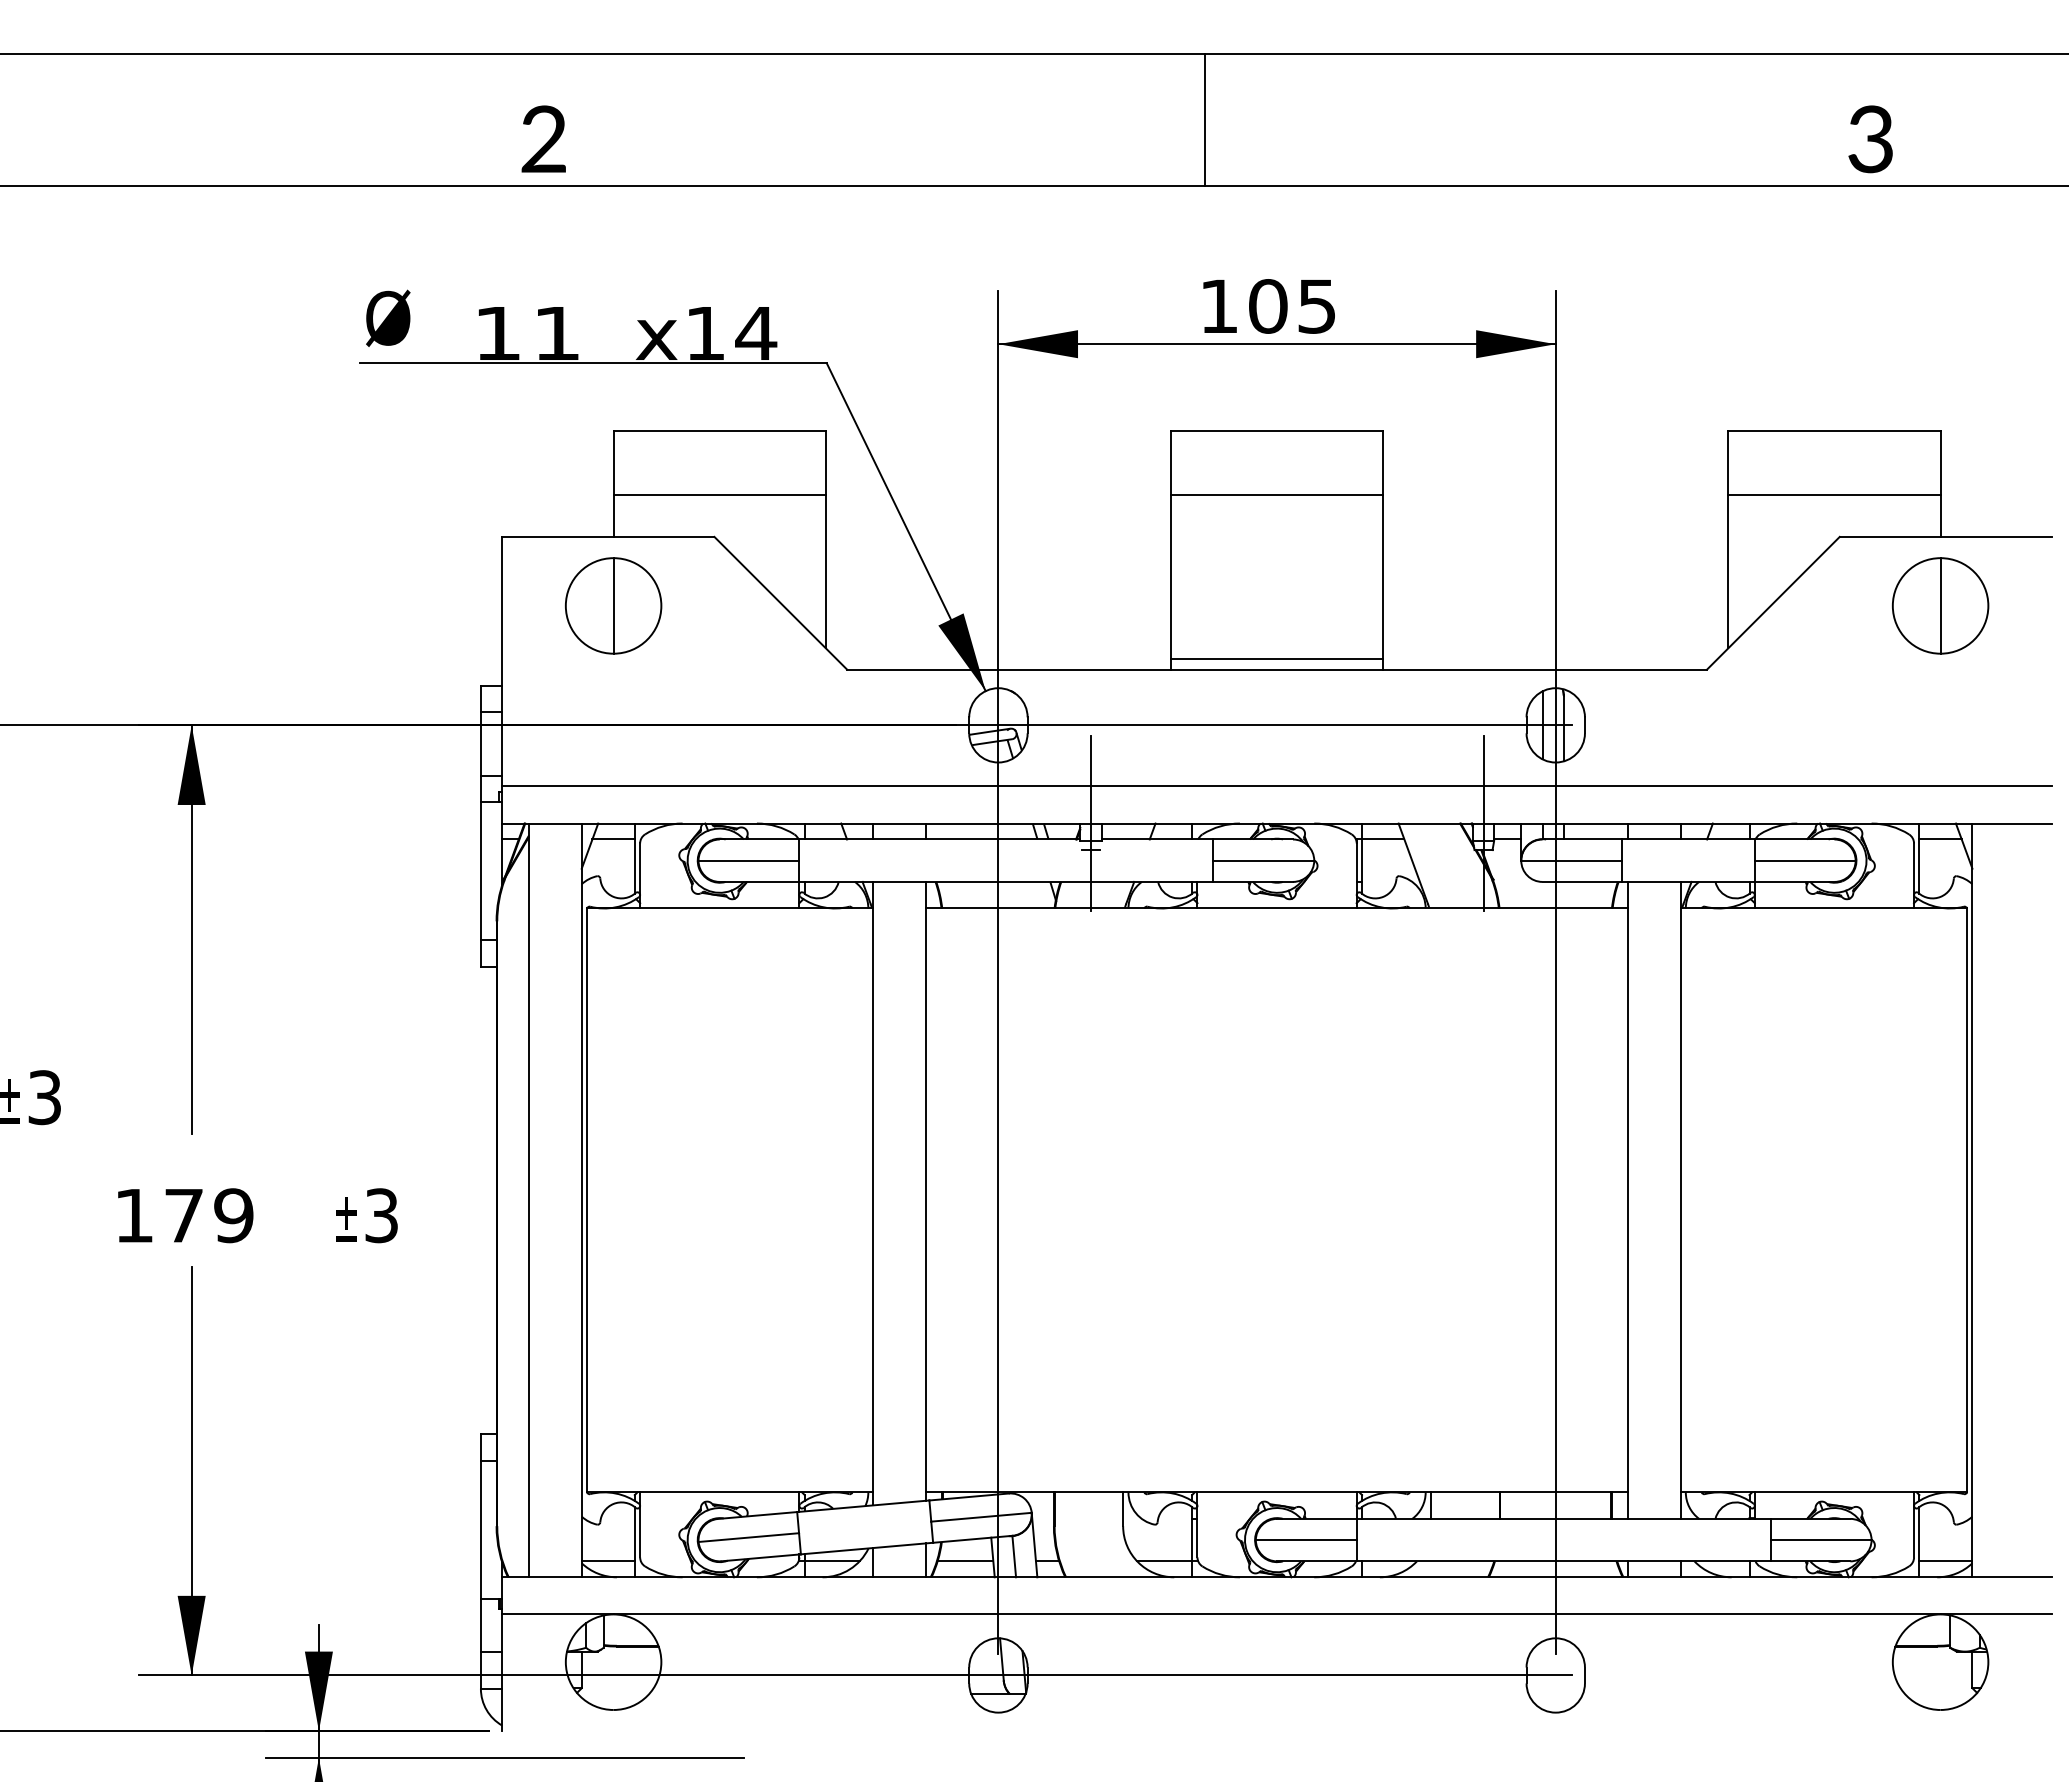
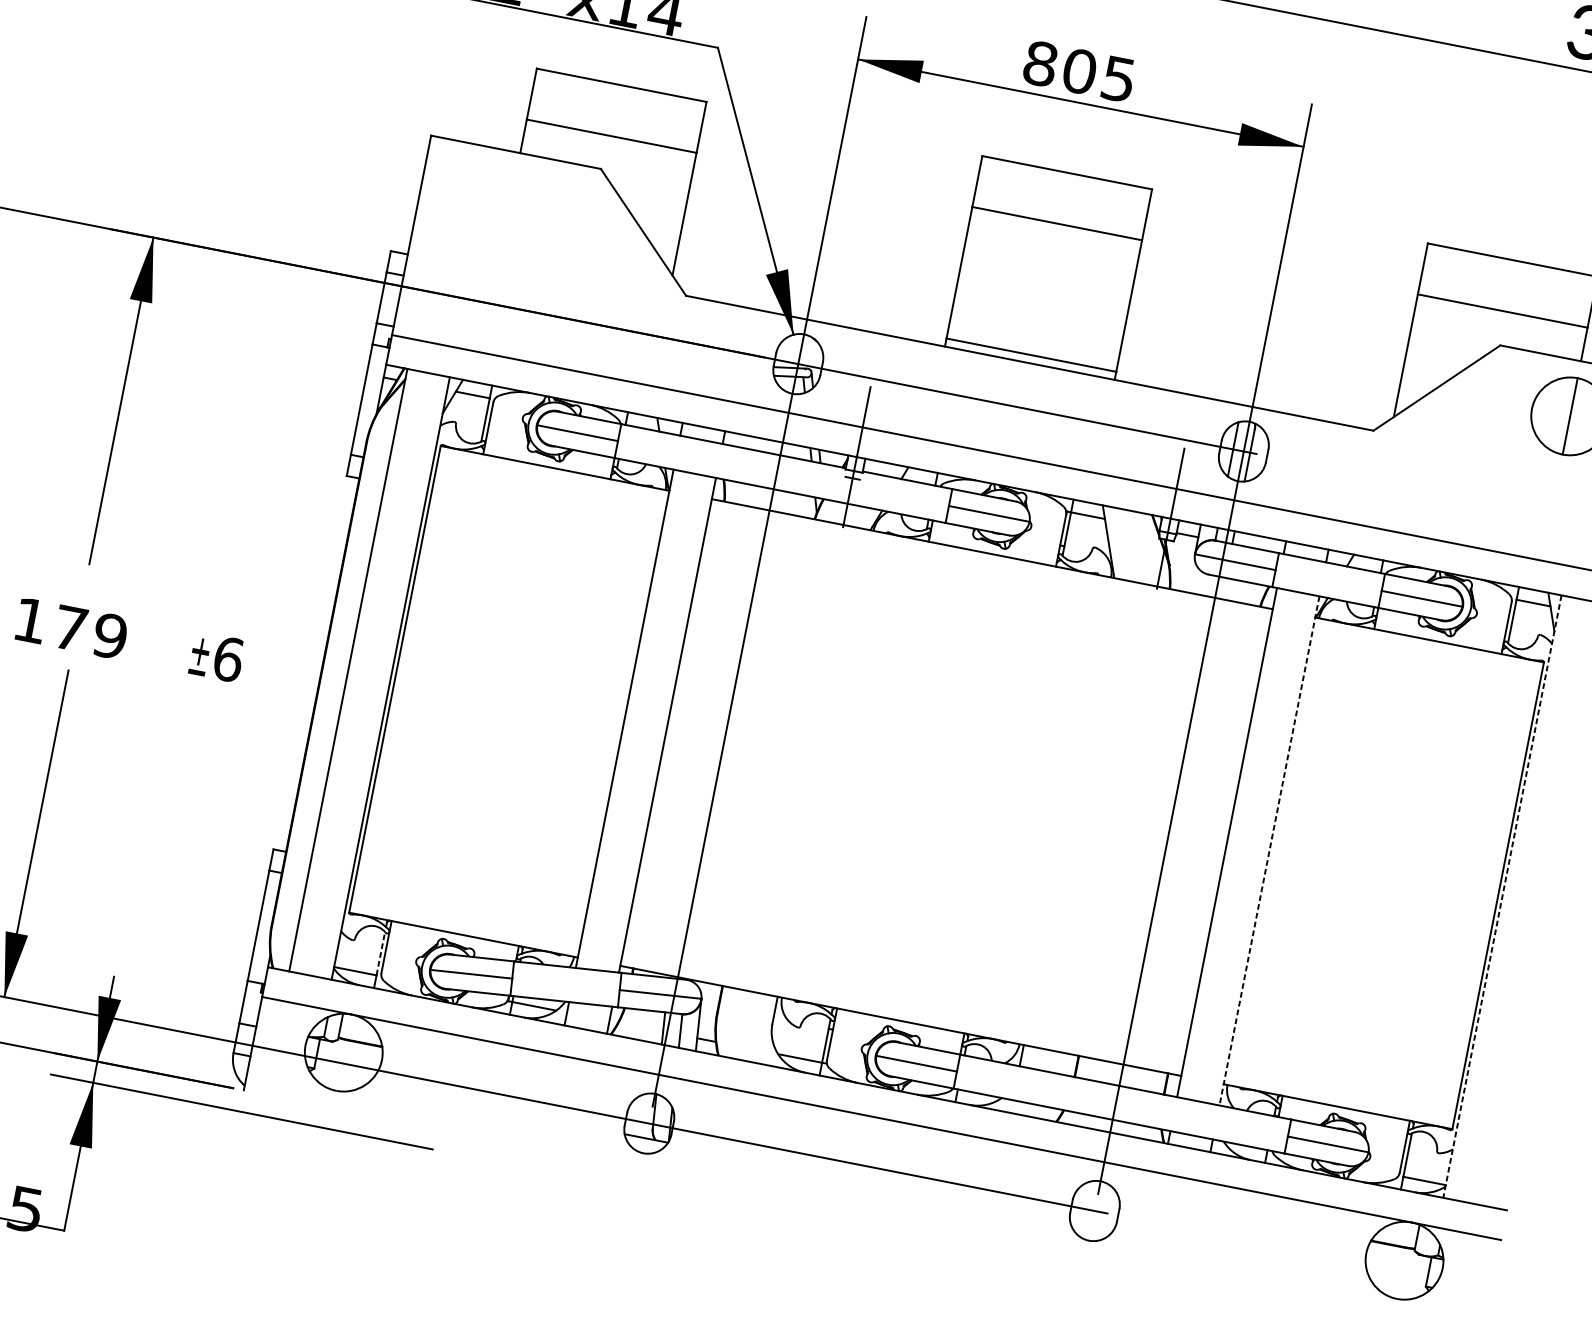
text: (1219, 306) -> (1040, 63), 105 -> 805
part: (613, 605) -> (509, 207), removed
line: (1681, 1200) -> (1269, 851), solid -> dashed
line: (1972, 1200) -> (1502, 896), solid -> dashed
text: (381, 1215) -> (228, 659), 3 -> 6
line: (634, 1533) -> (380, 953), solid -> dashed
line: (965, 1561) -> (640, 1027), removed

